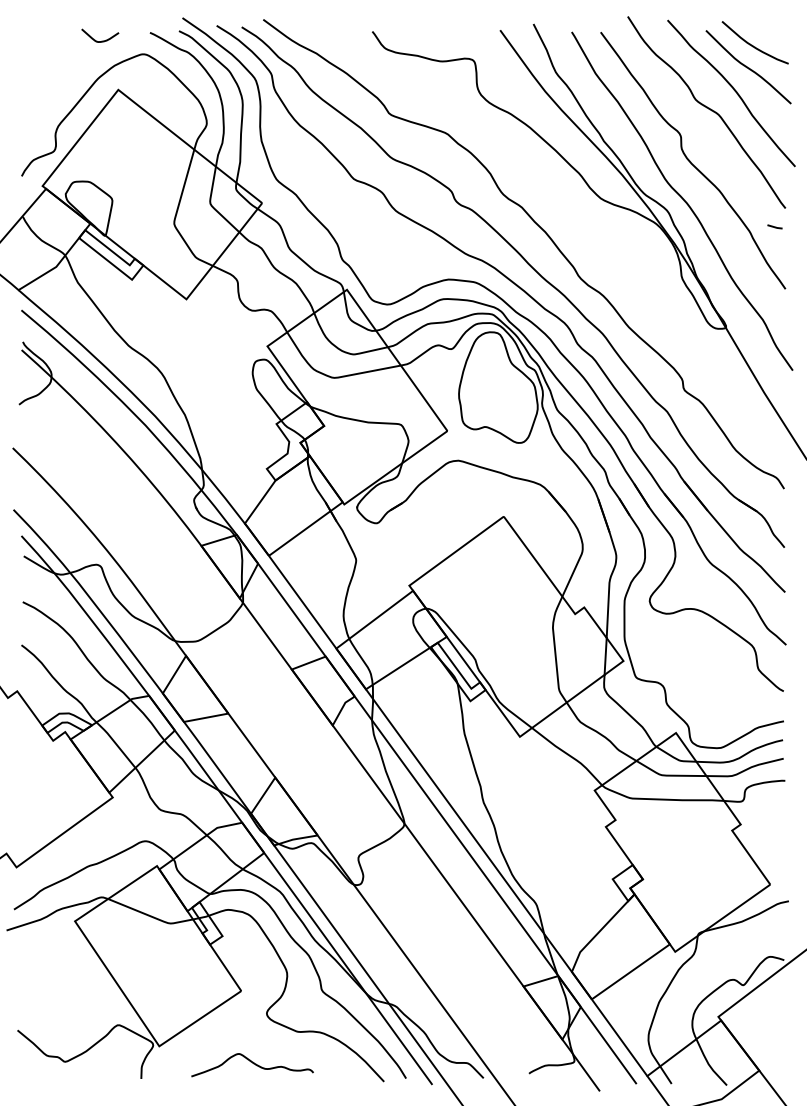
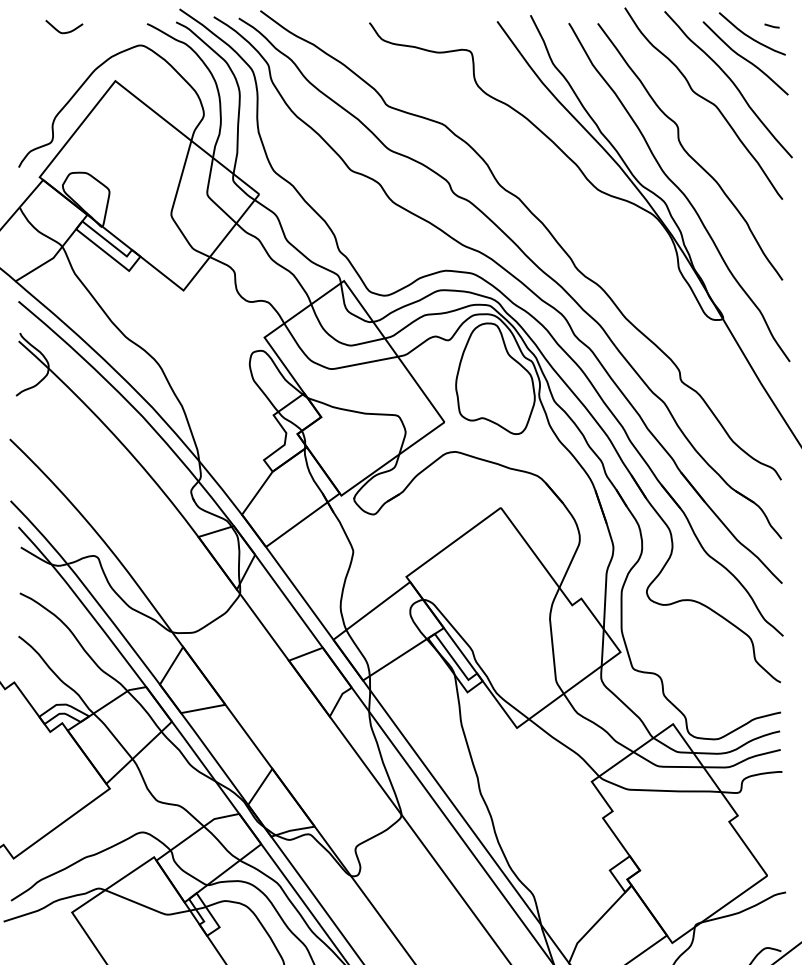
curve: (101, 40) -> (65, 31), moved
line: (774, 226) -> (771, 25), moved

